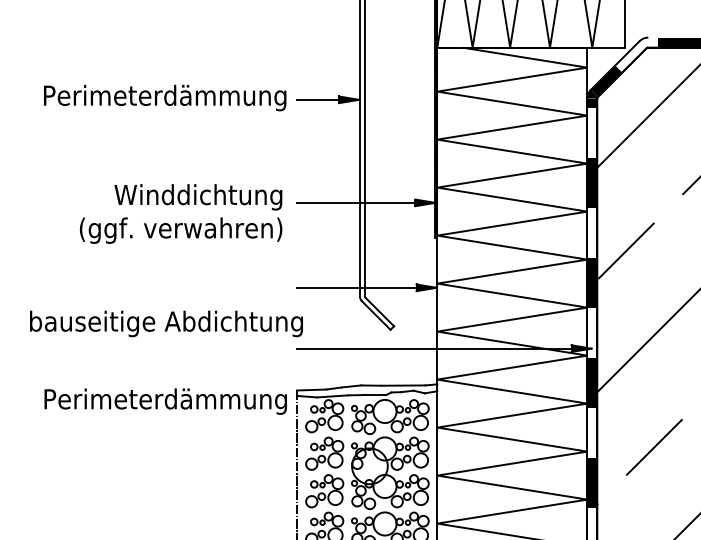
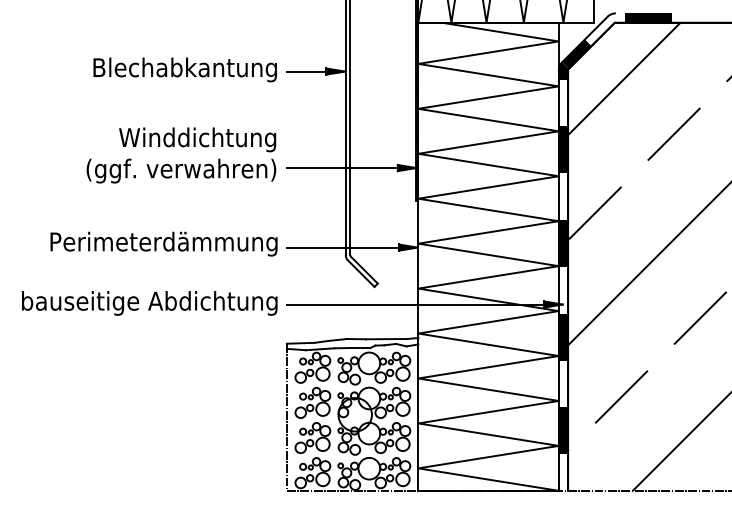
text: (142, 95) -> (142, 67), Perimeterdämmung -> Blechabkantung
text: (181, 214) -> (181, 155), moved
text: (166, 324) -> (149, 303), moved
text: (165, 400) -> (163, 243), moved

